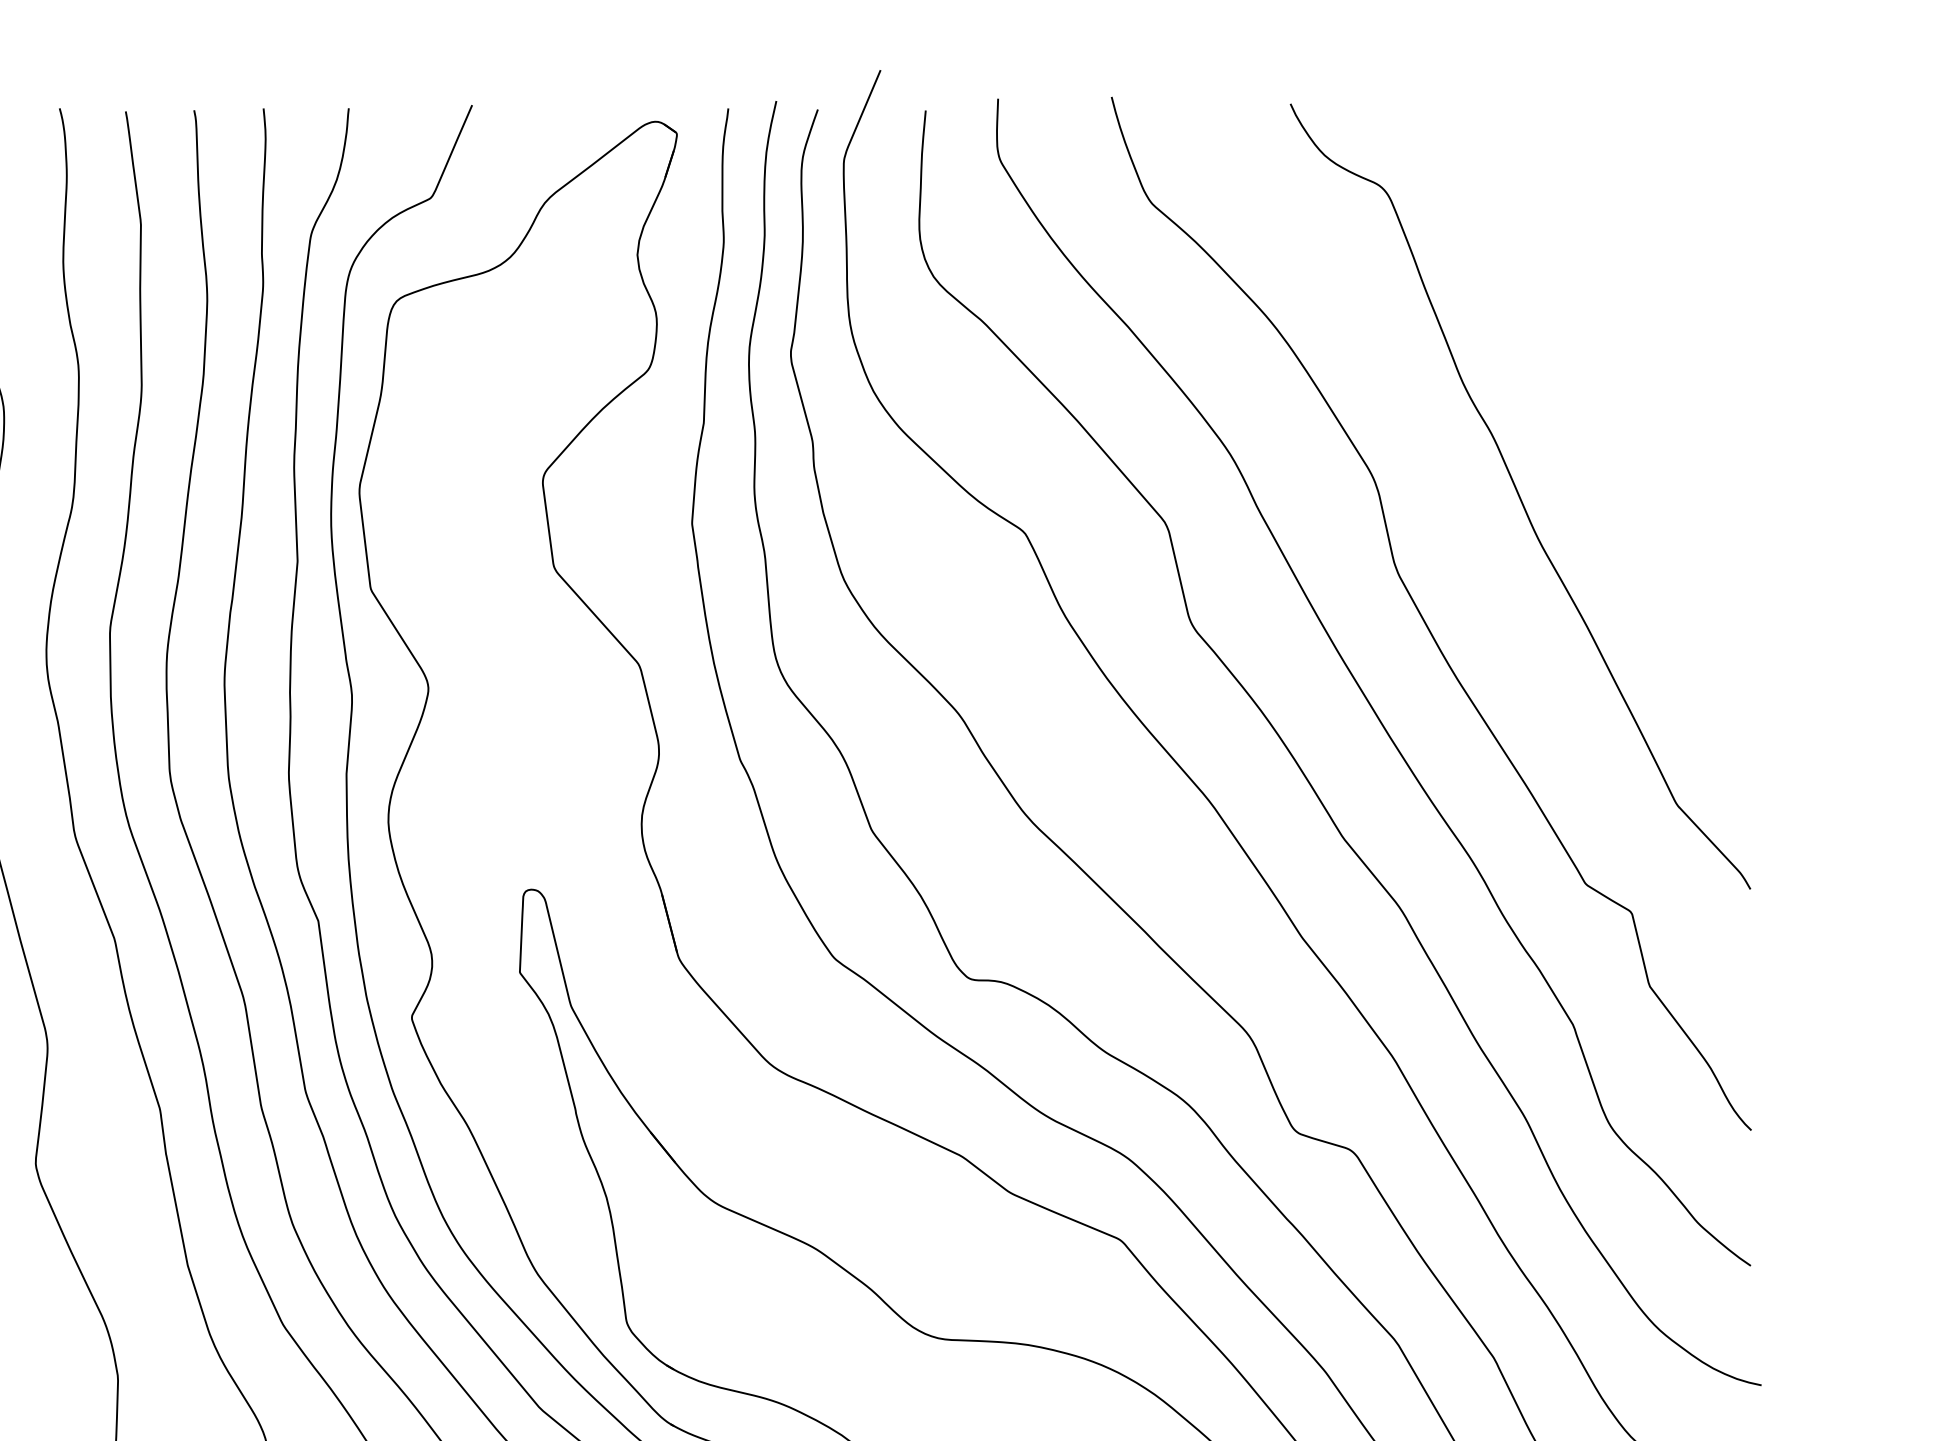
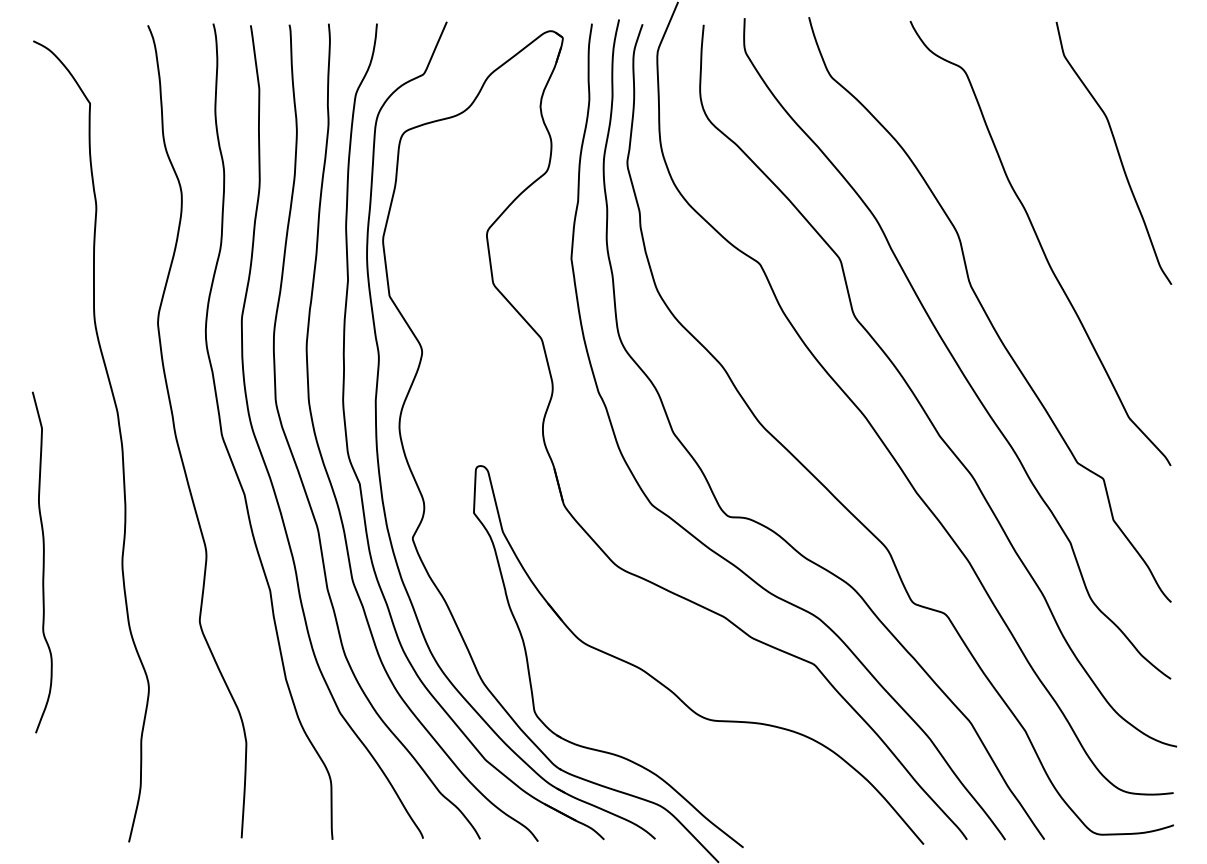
curve: (1654, 332) -> (1116, 150), added

